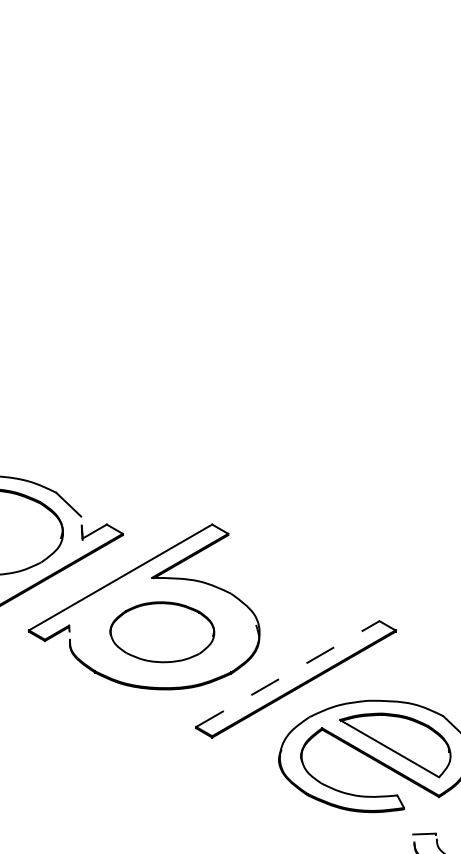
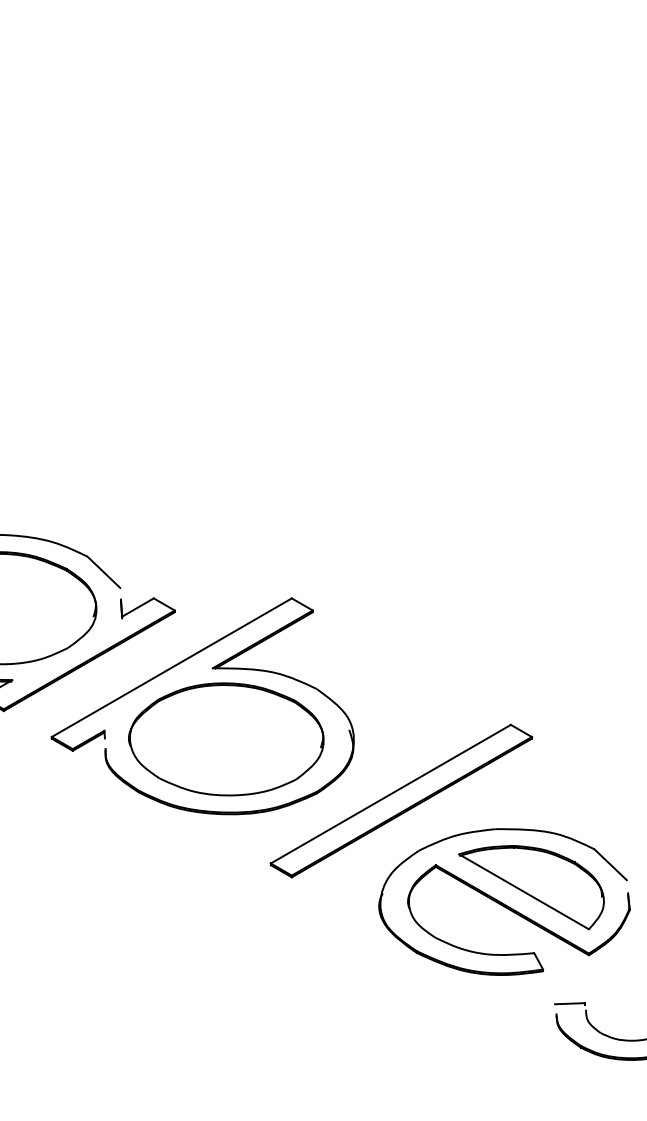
part: (162, 632) -> (226, 739), size x1.43
line: (287, 674) -> (390, 794), dashed -> solid

